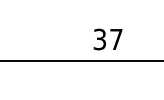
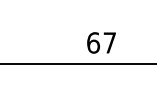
text: (99, 39) -> (93, 42), 37 -> 67

